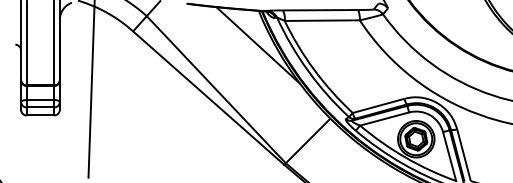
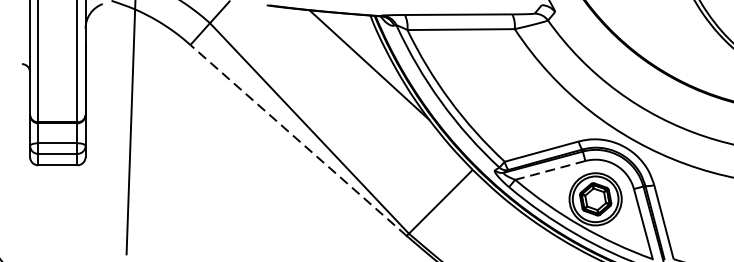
line: (208, 98) -> (298, 141), solid -> dashed
line: (384, 119) -> (550, 171), solid -> dashed

